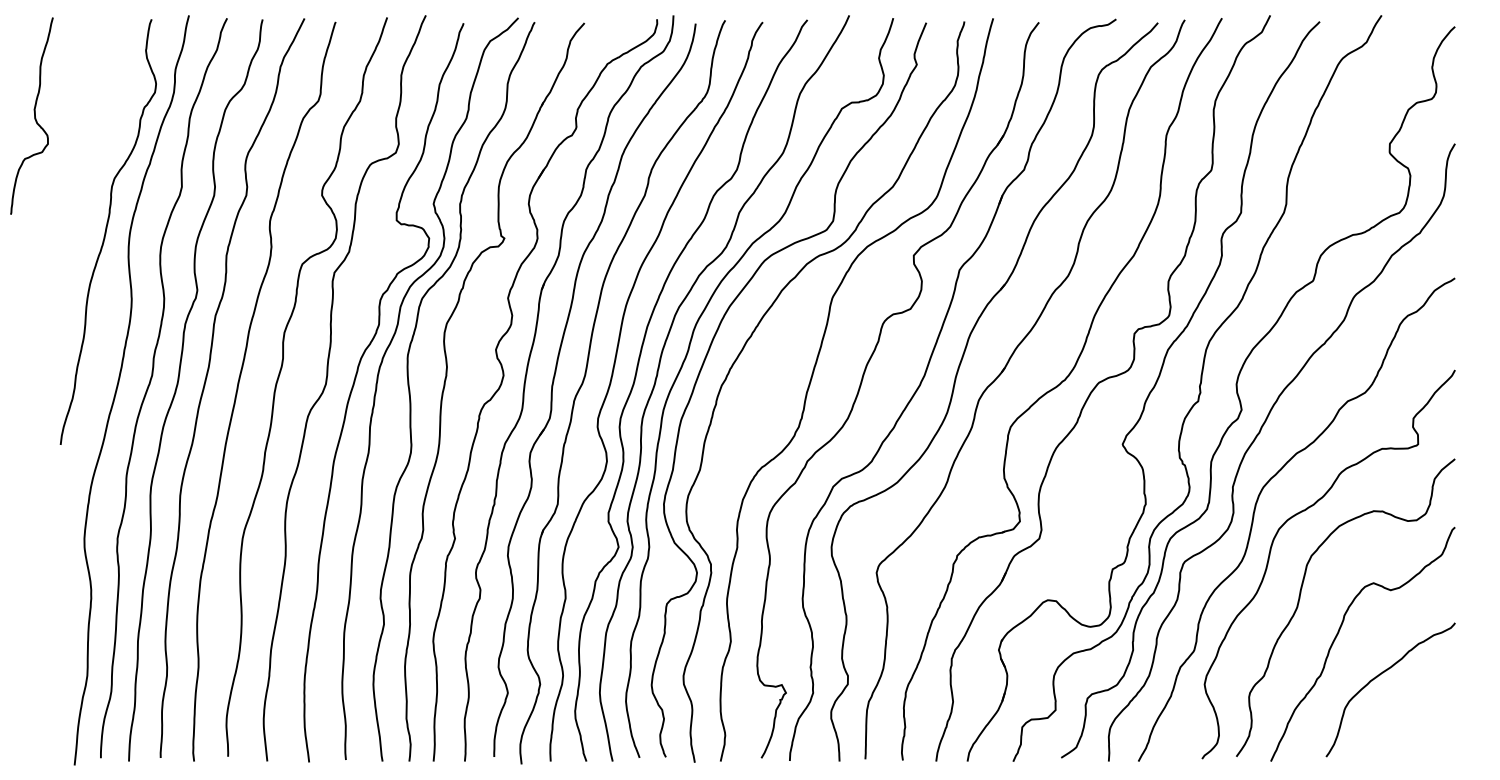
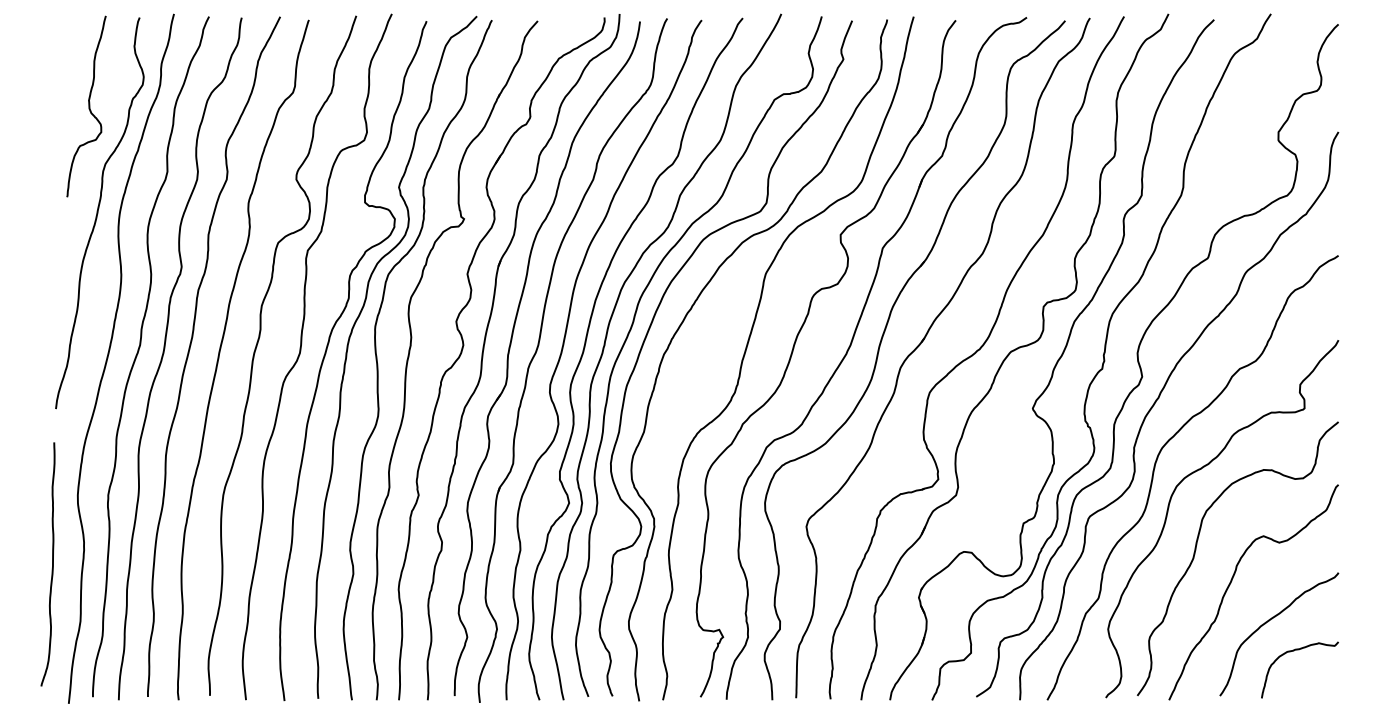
curve: (34, 116) -> (88, 106), moved
curve: (56, 613) -> (52, 564), added
curve: (1407, 708) -> (1294, 651), added

